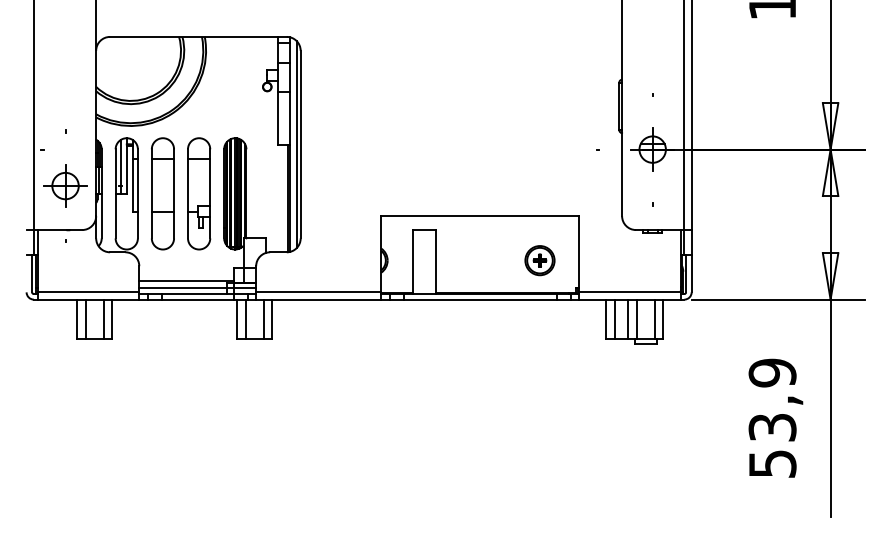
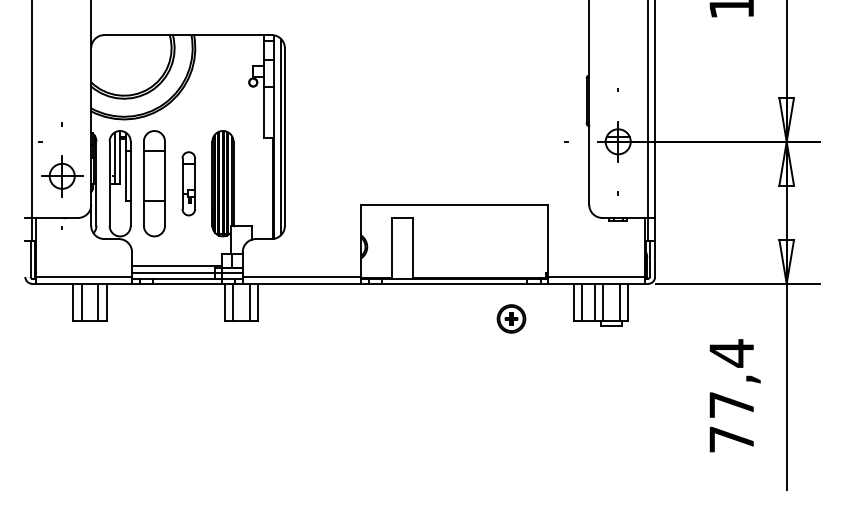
part: (198, 193) -> (188, 183), size x0.6
part: (539, 260) -> (511, 318), moved
text: (772, 417) -> (731, 395), 53,9 -> 77,4

